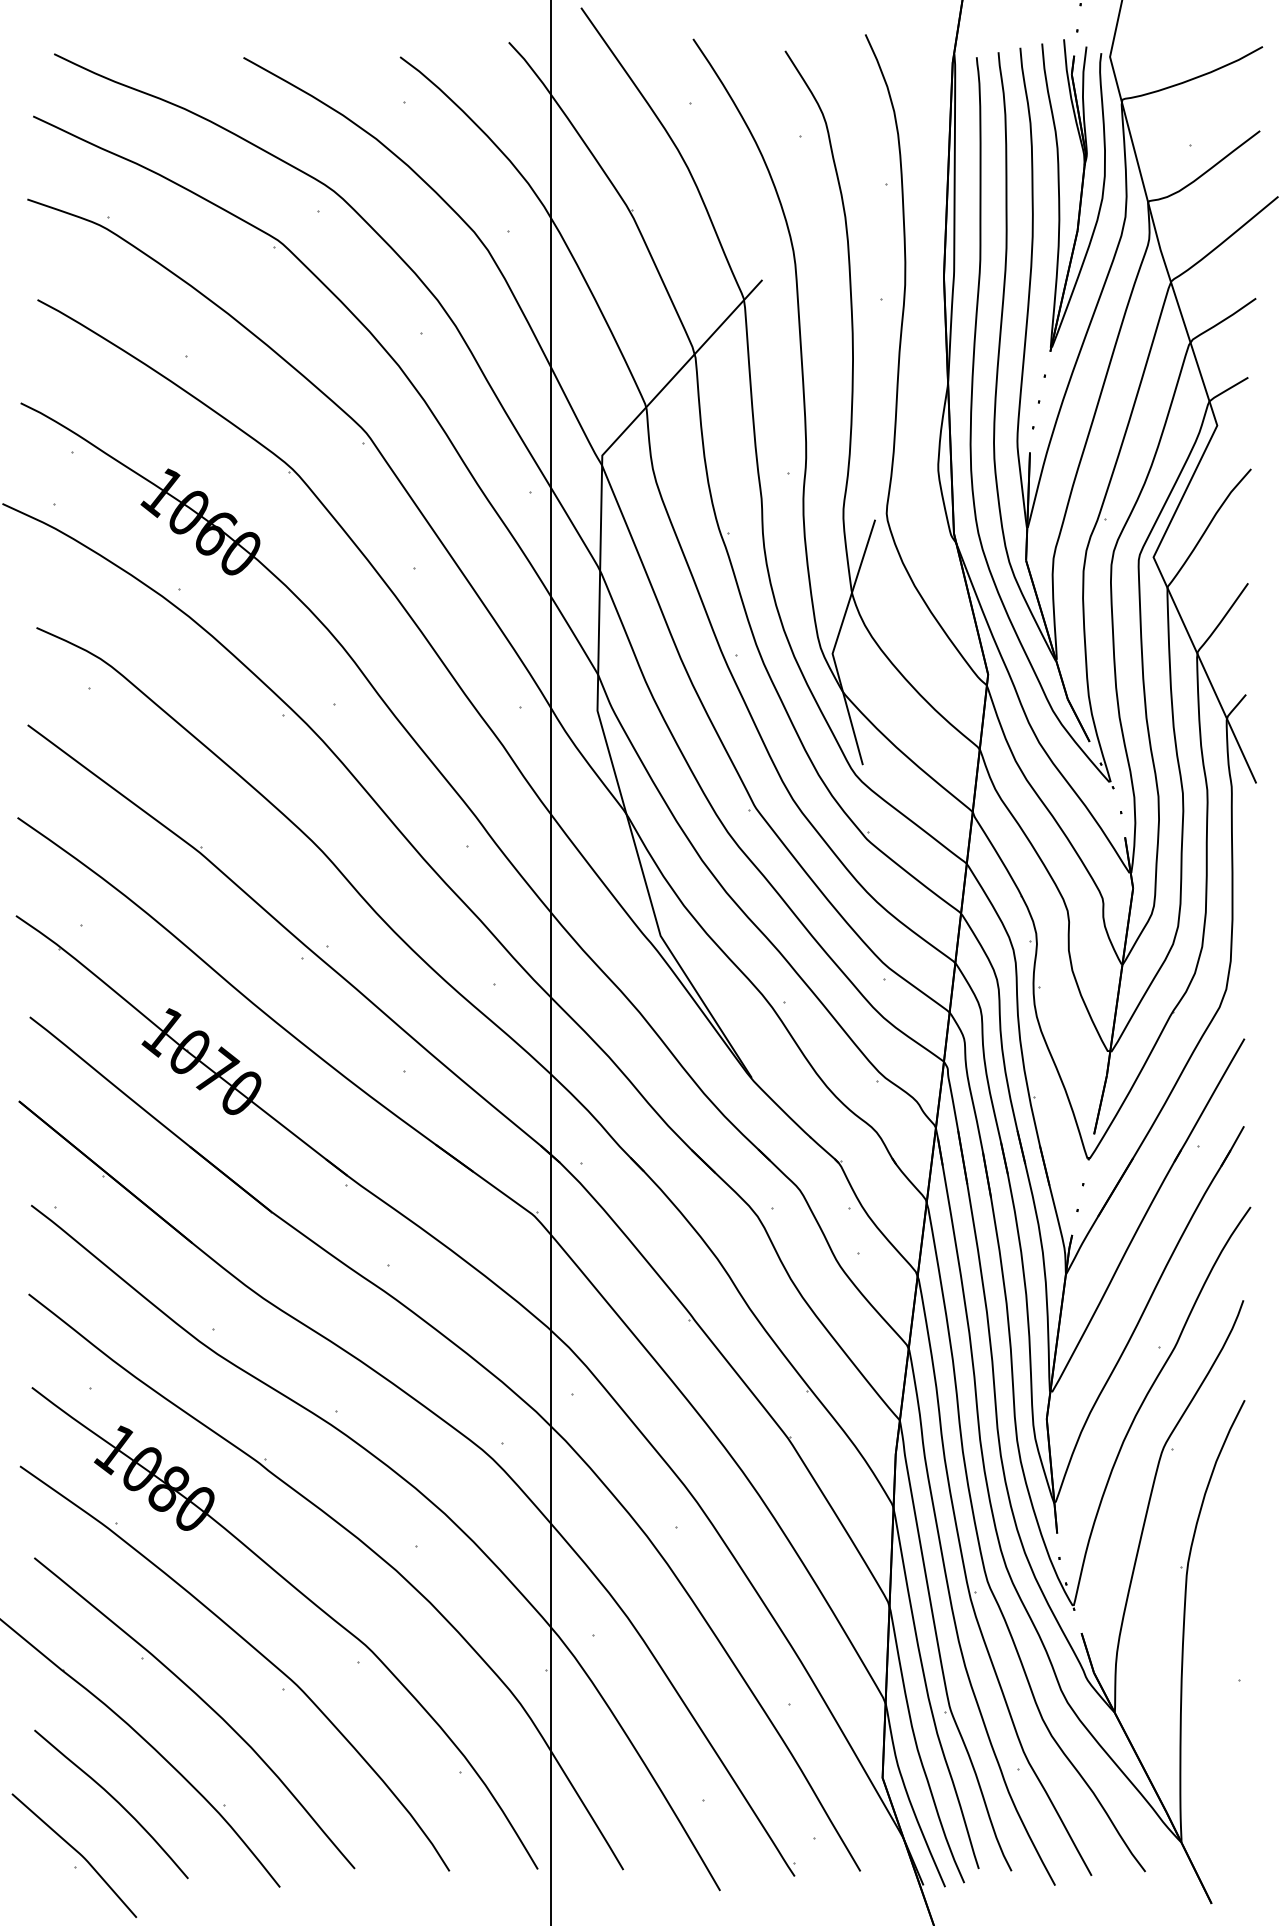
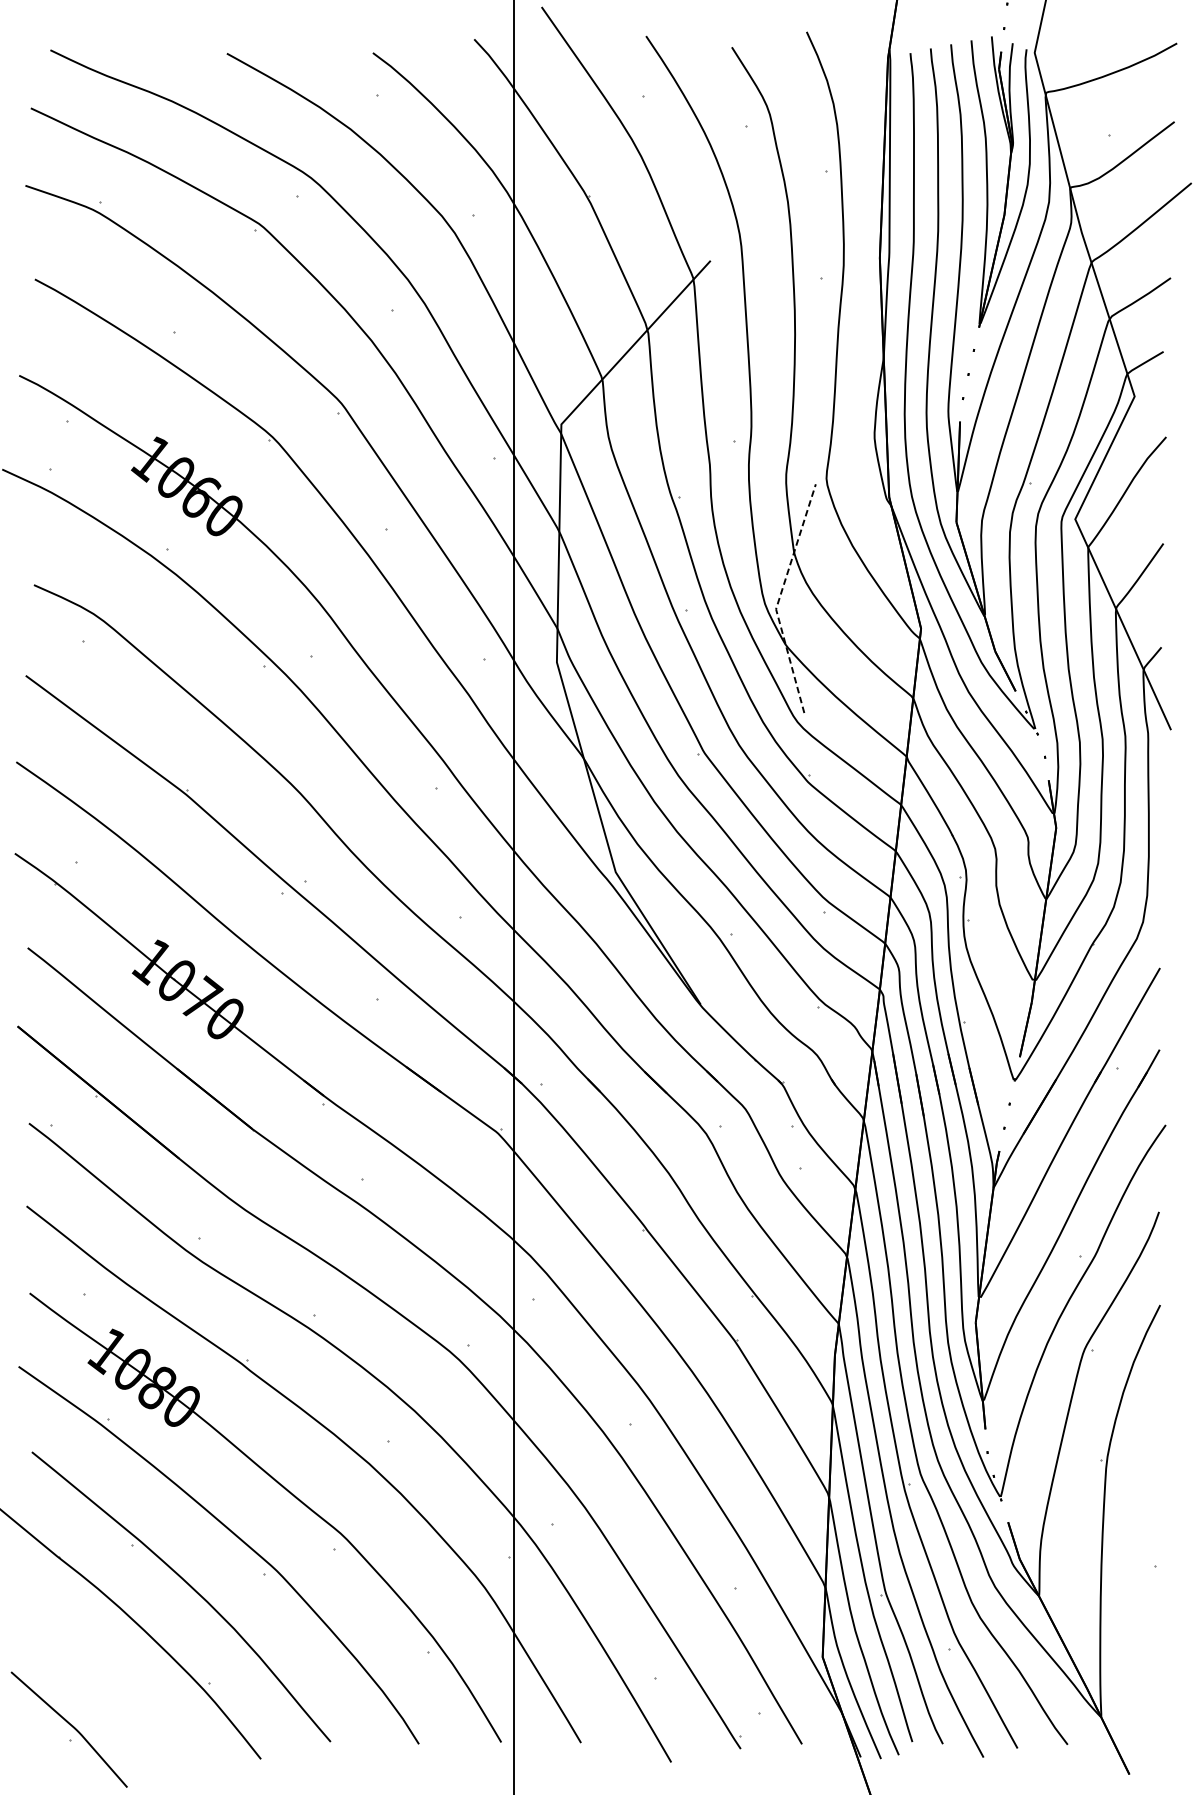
line: (836, 642) -> (779, 598), solid -> dashed
curve: (114, 1800) -> (106, 1678), removed

